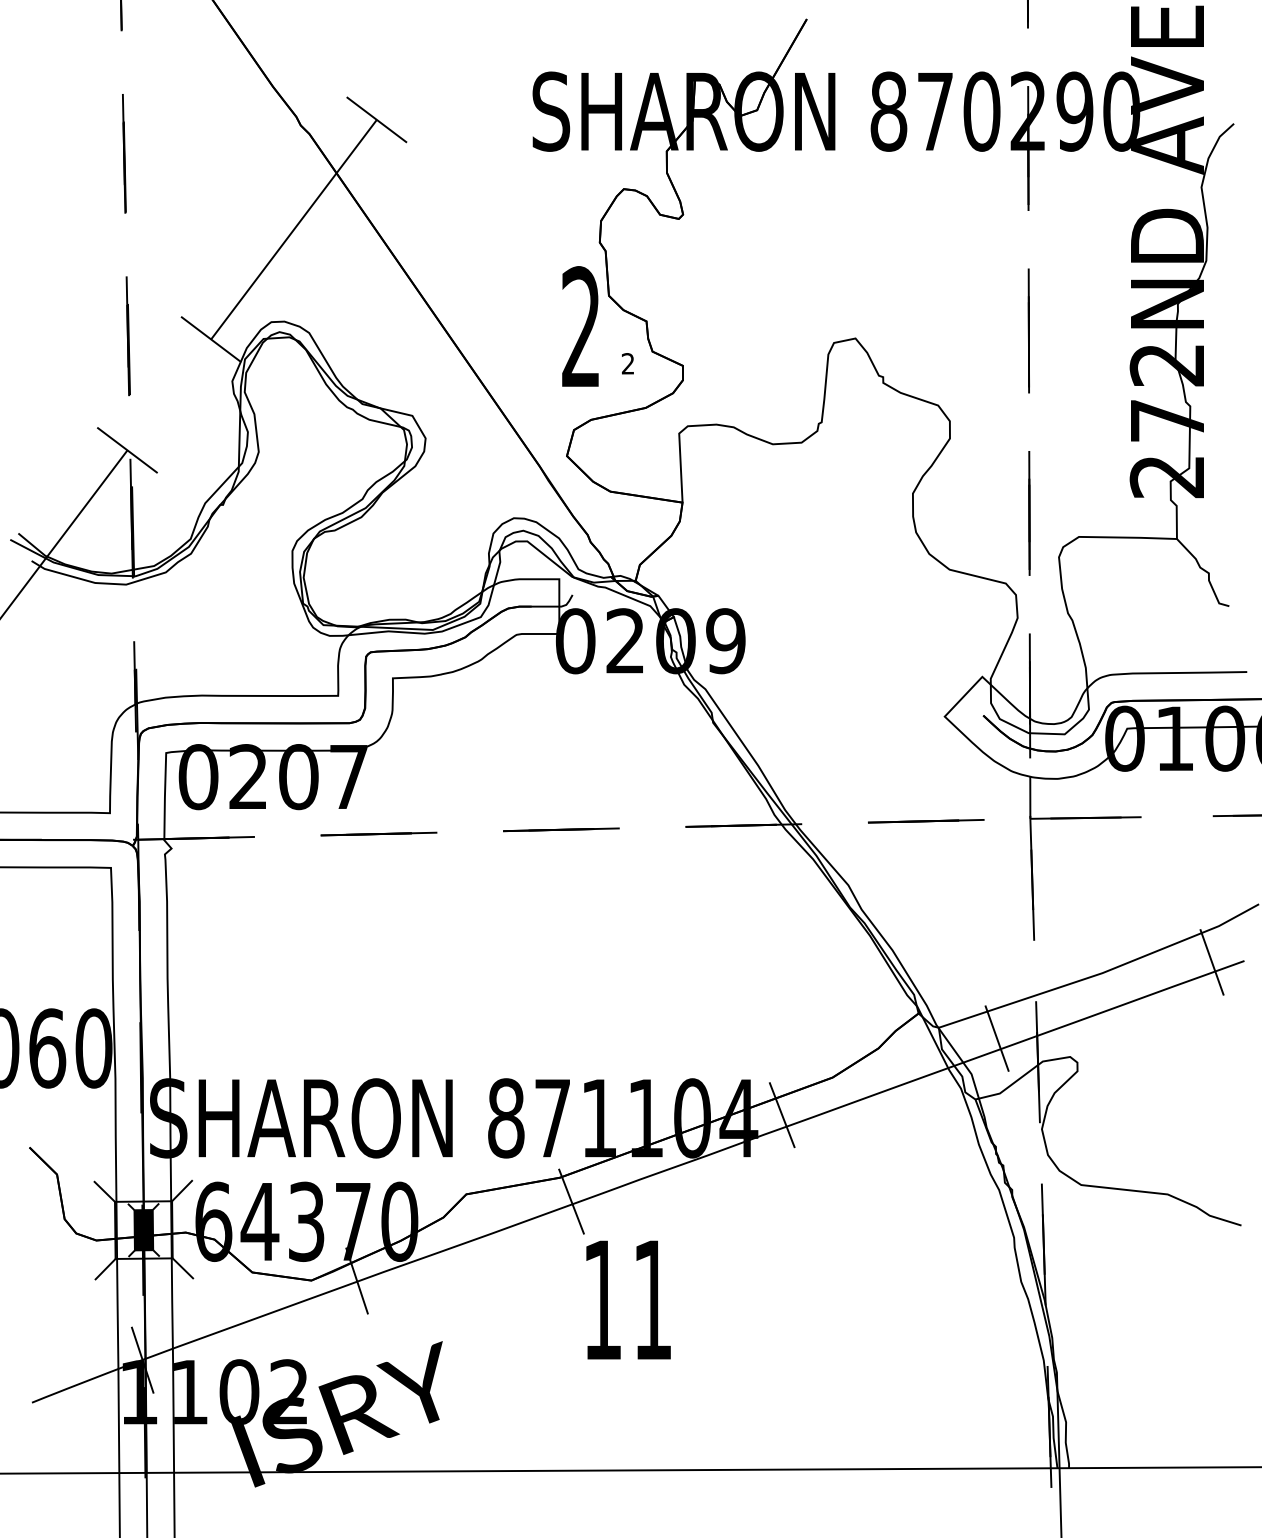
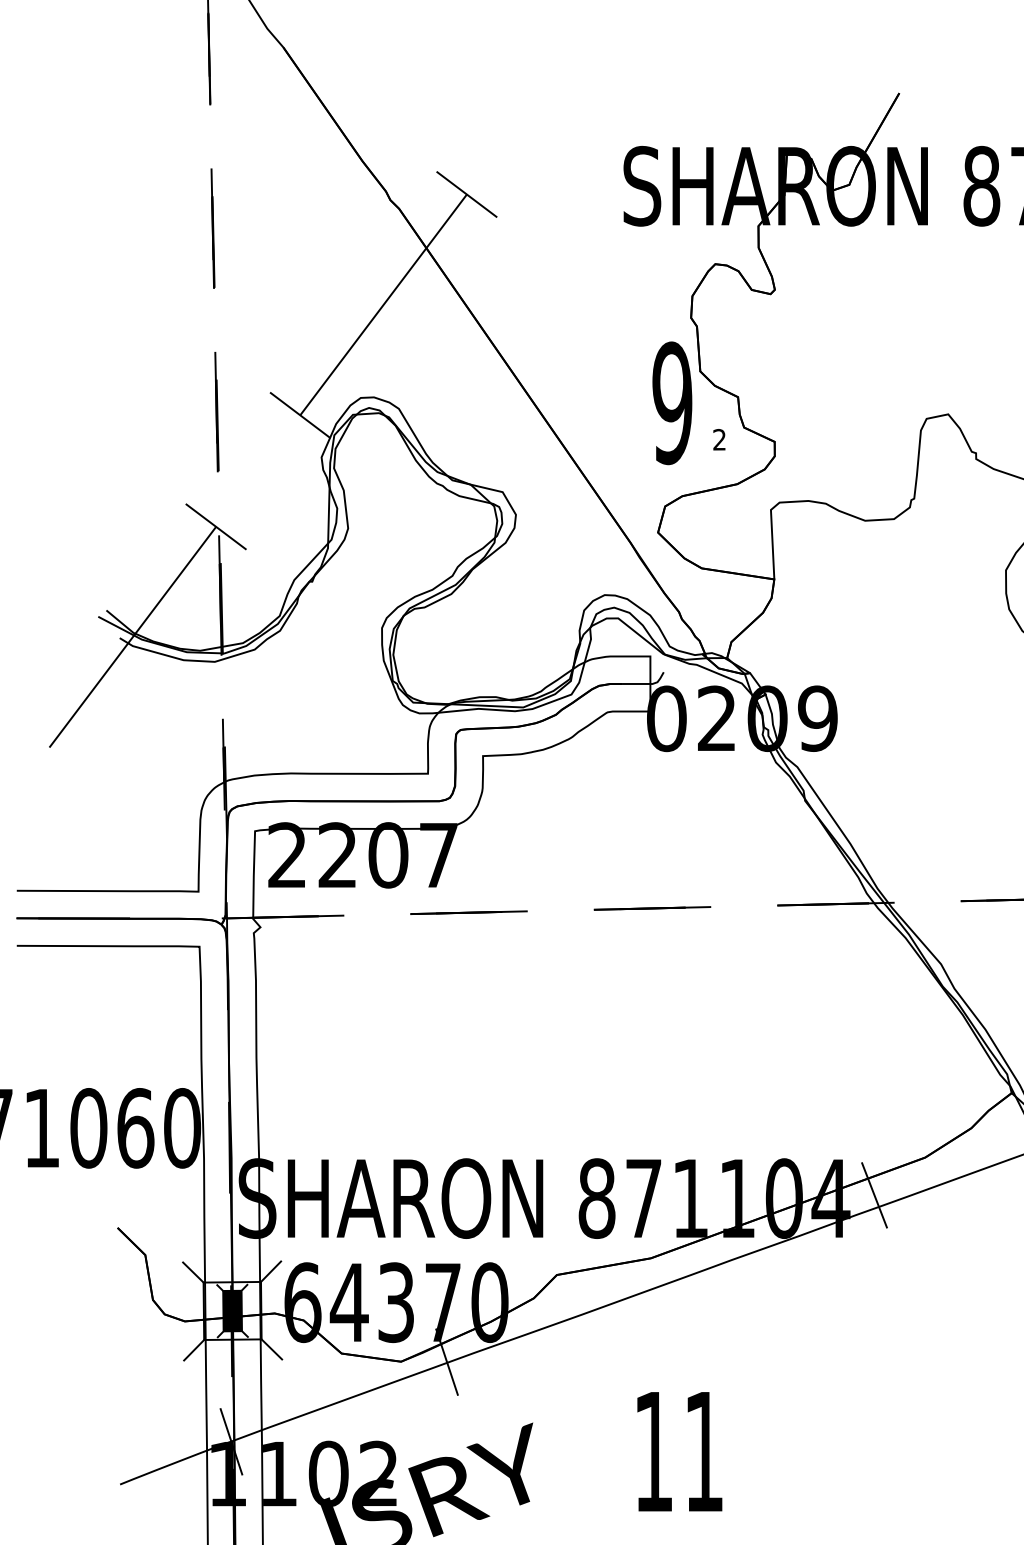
text: (580, 327) -> (671, 403), 2 -> 9
text: (198, 777) -> (287, 855), 0207 -> 2207
line: (571, 1201) -> (662, 1282), removed
text: (628, 1299) -> (679, 1451), moved

